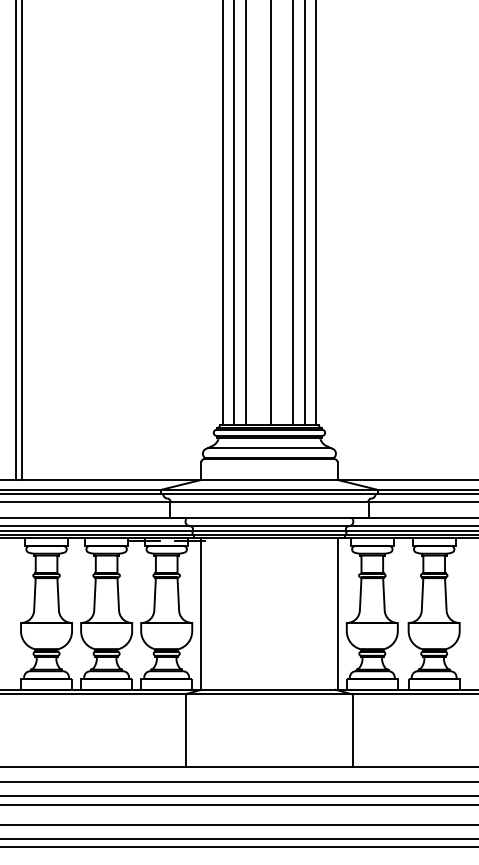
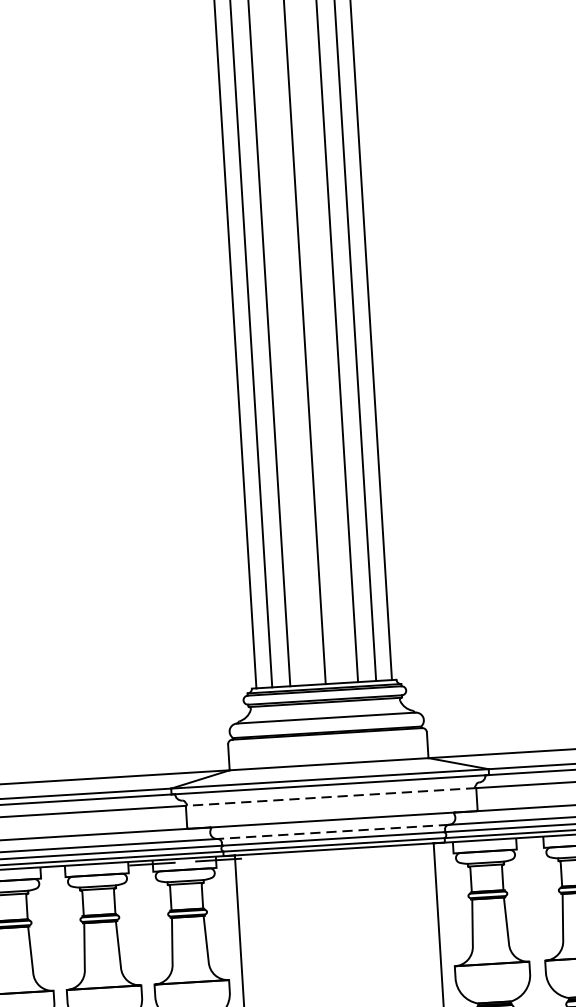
line: (268, 502) -> (329, 797), solid -> dashed
line: (268, 526) -> (331, 832), solid -> dashed

